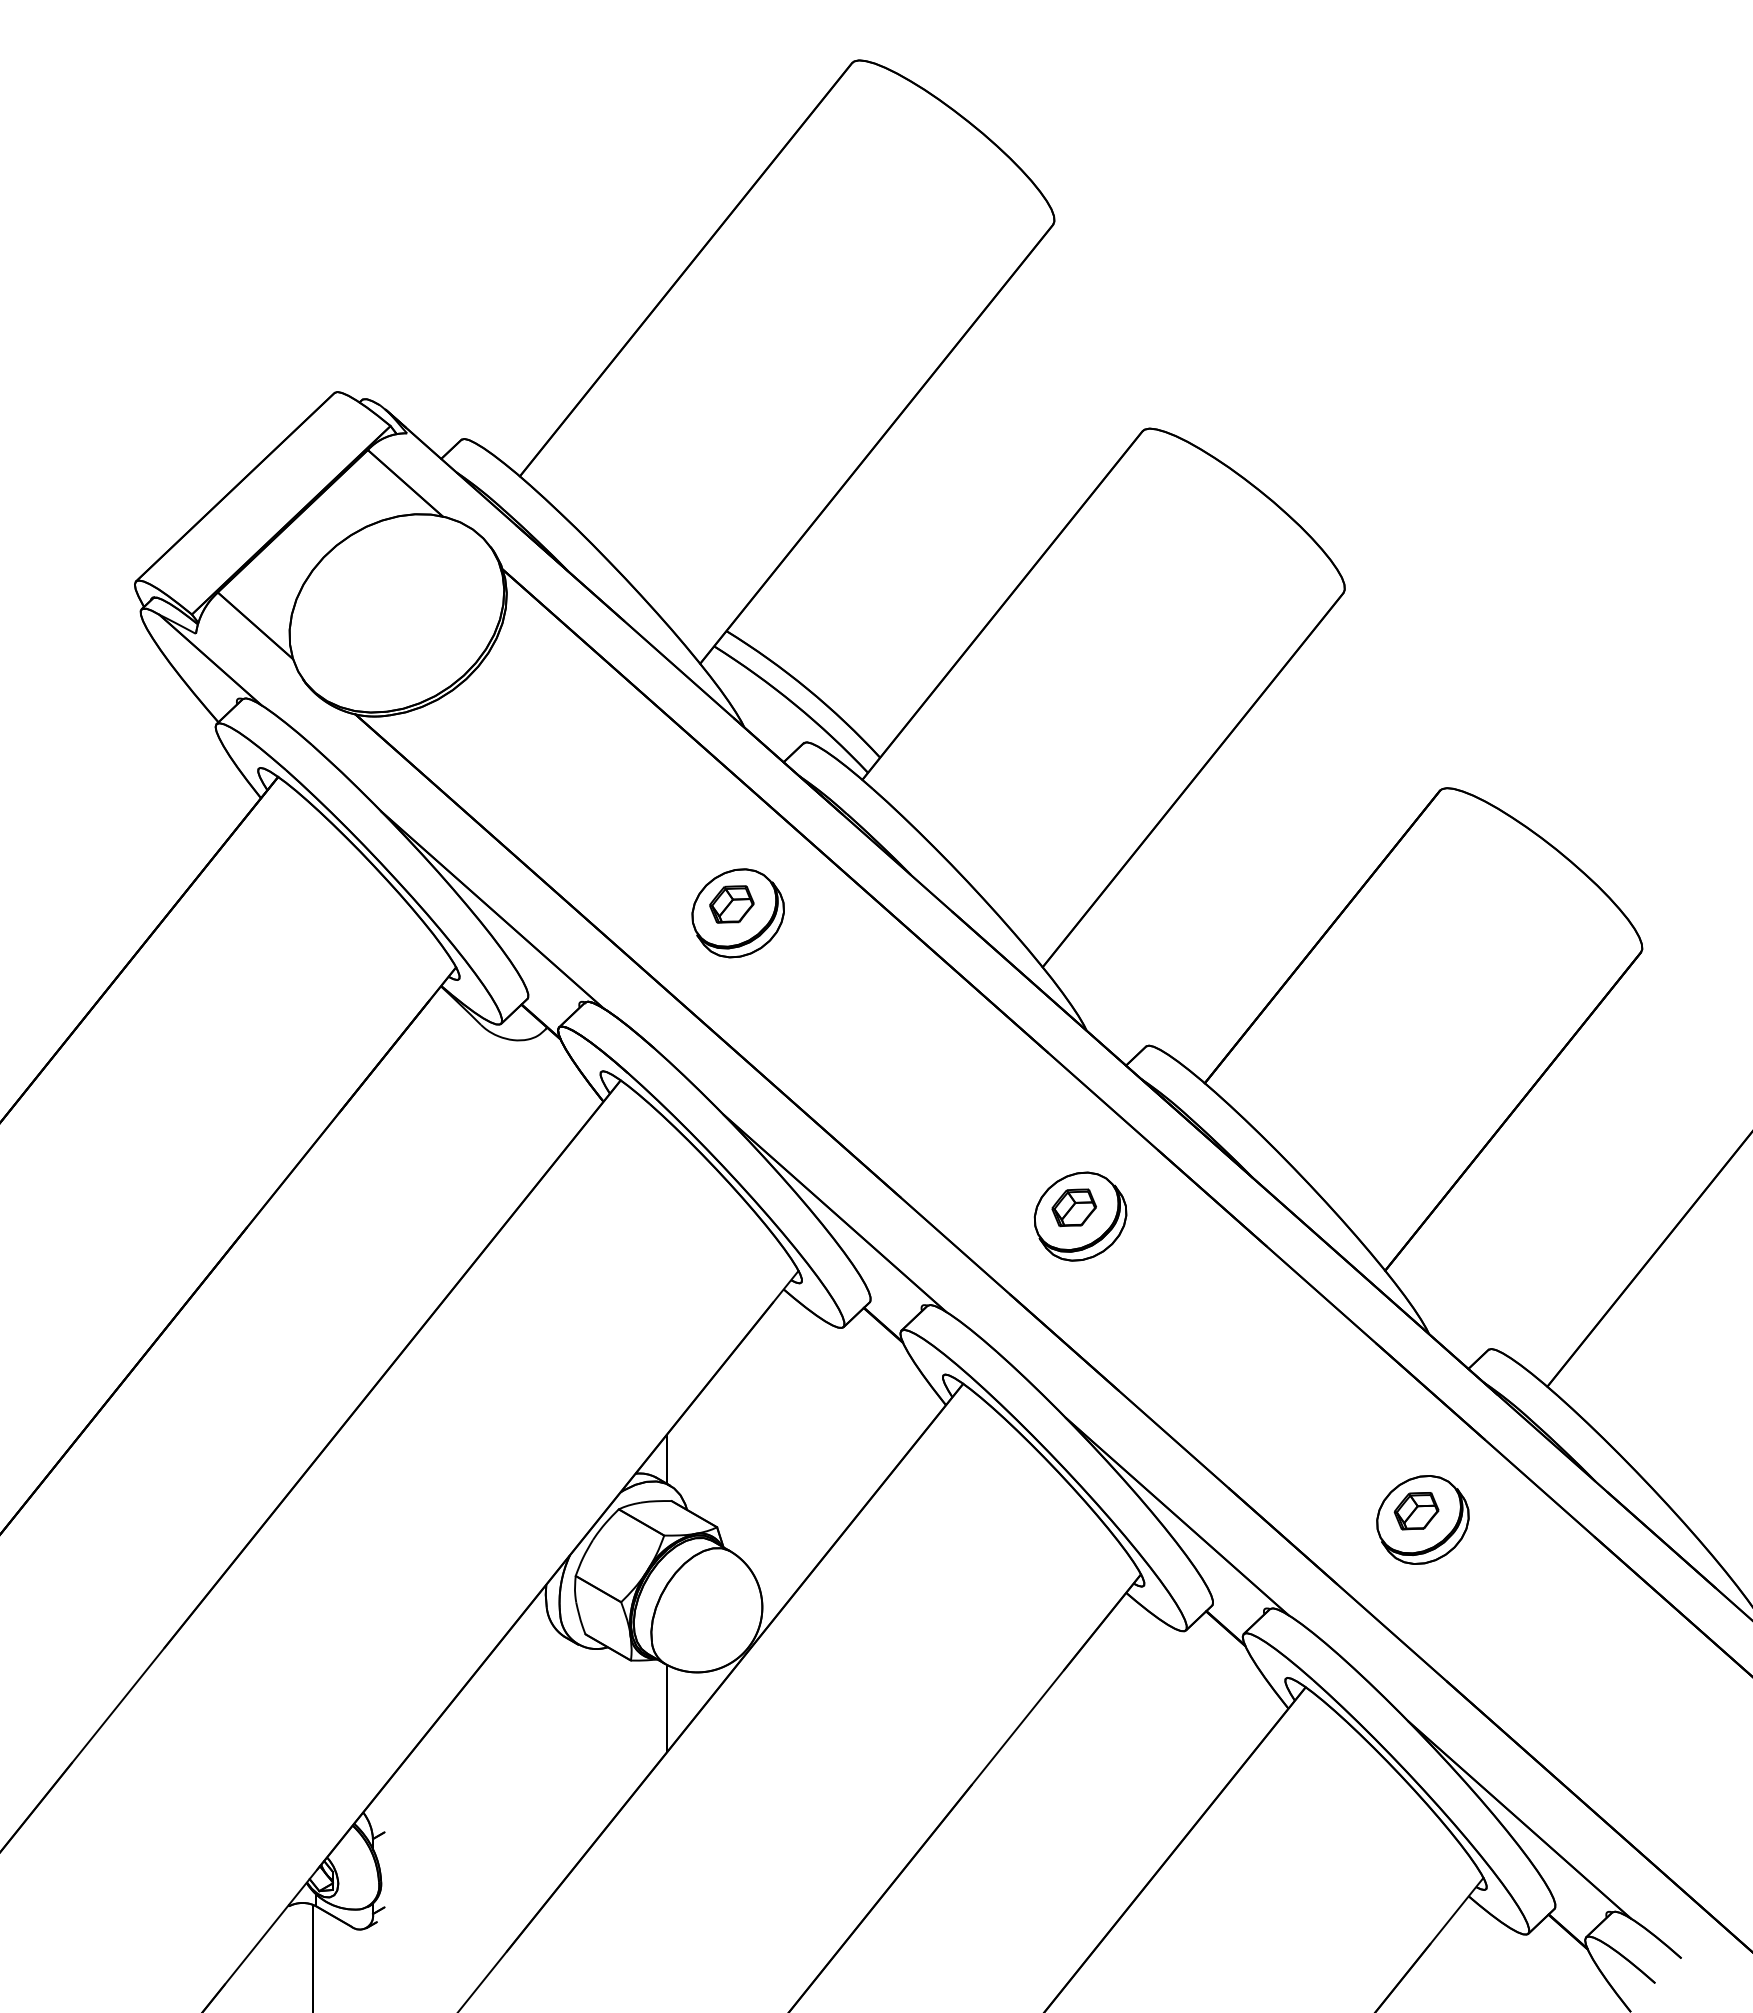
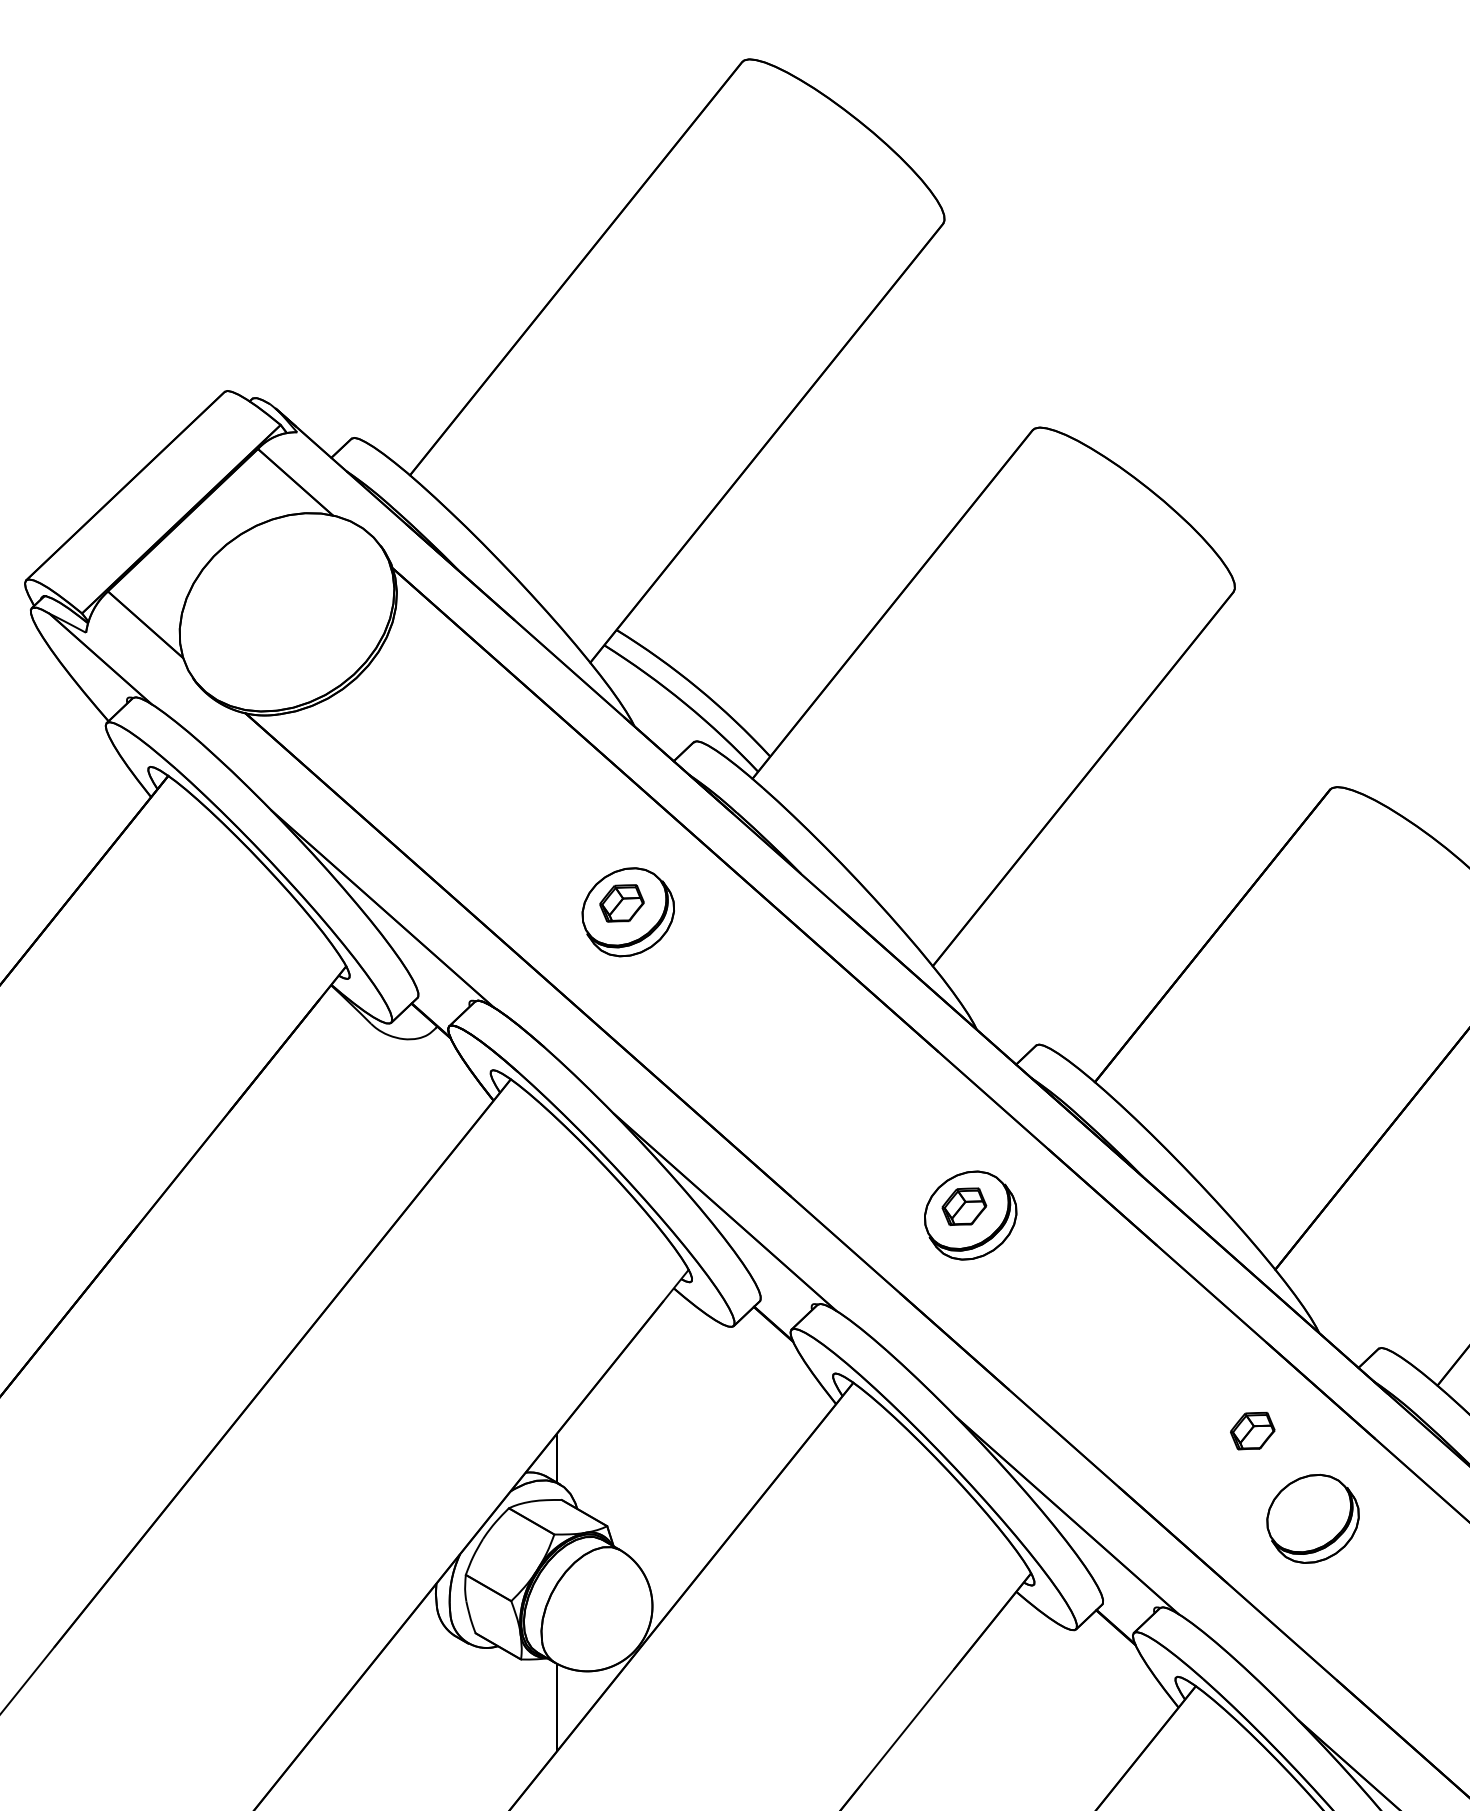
part: (1416, 1511) -> (1252, 1431), moved

